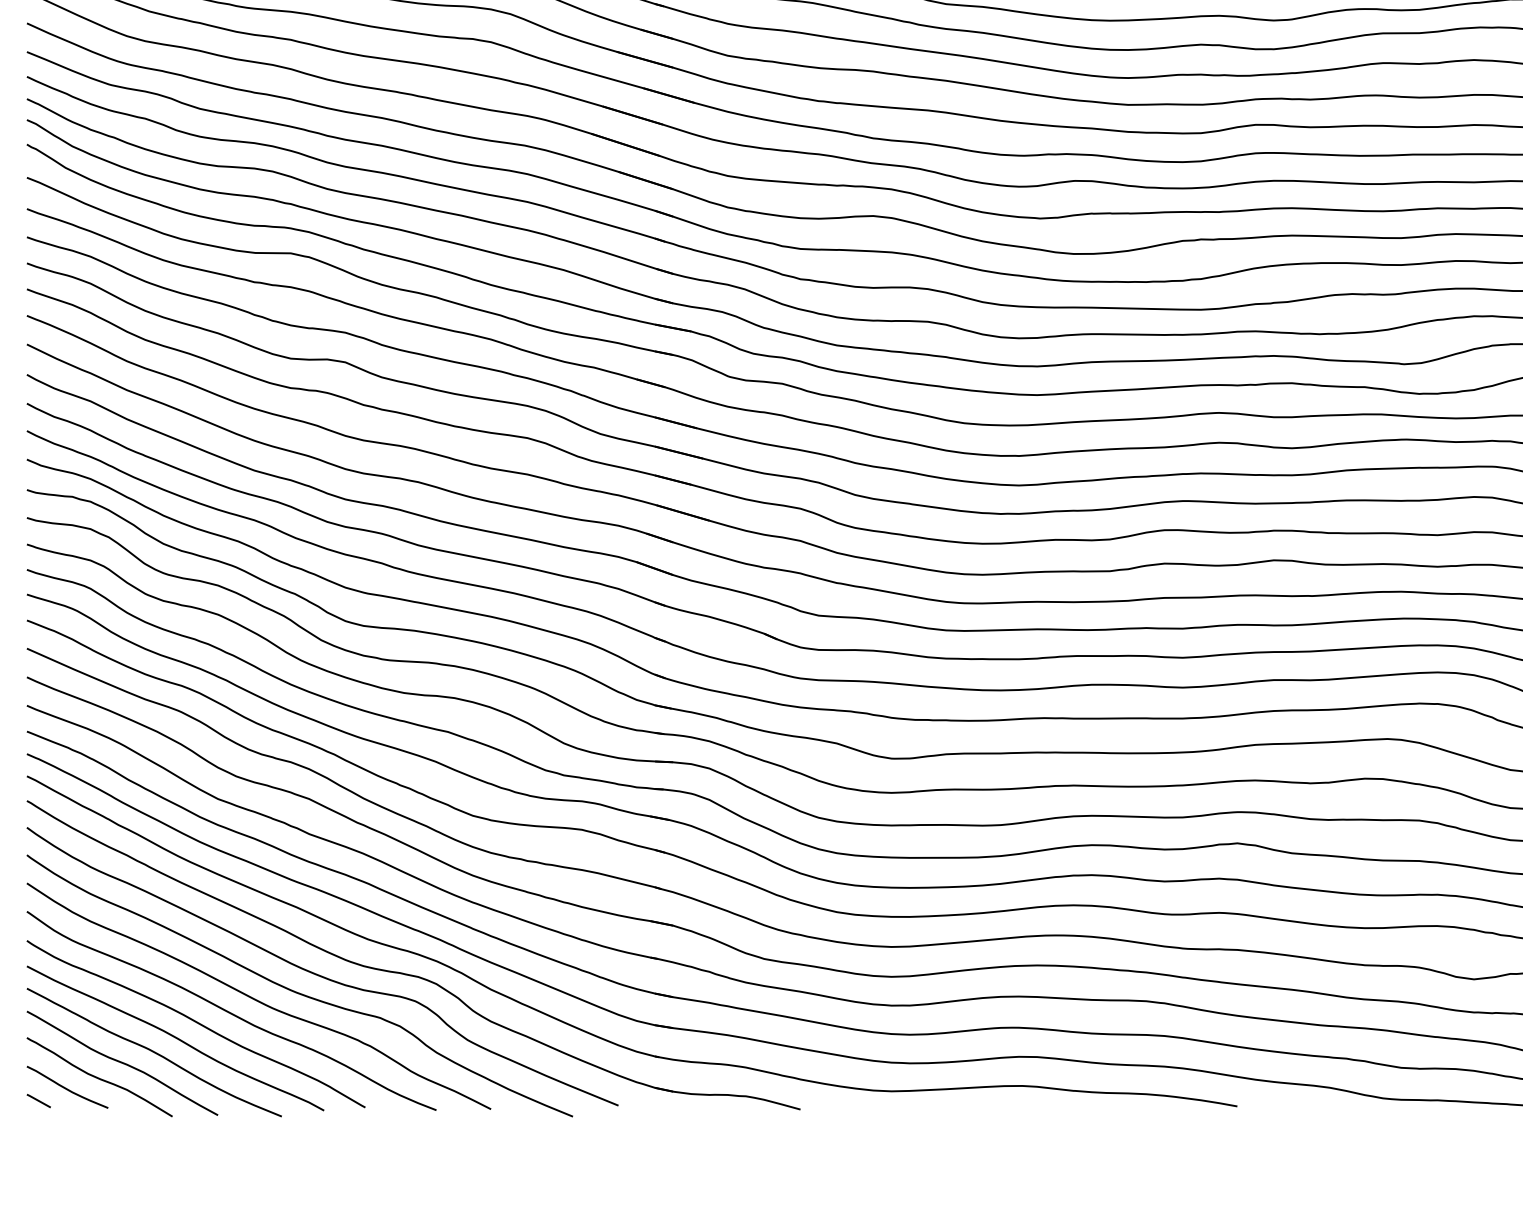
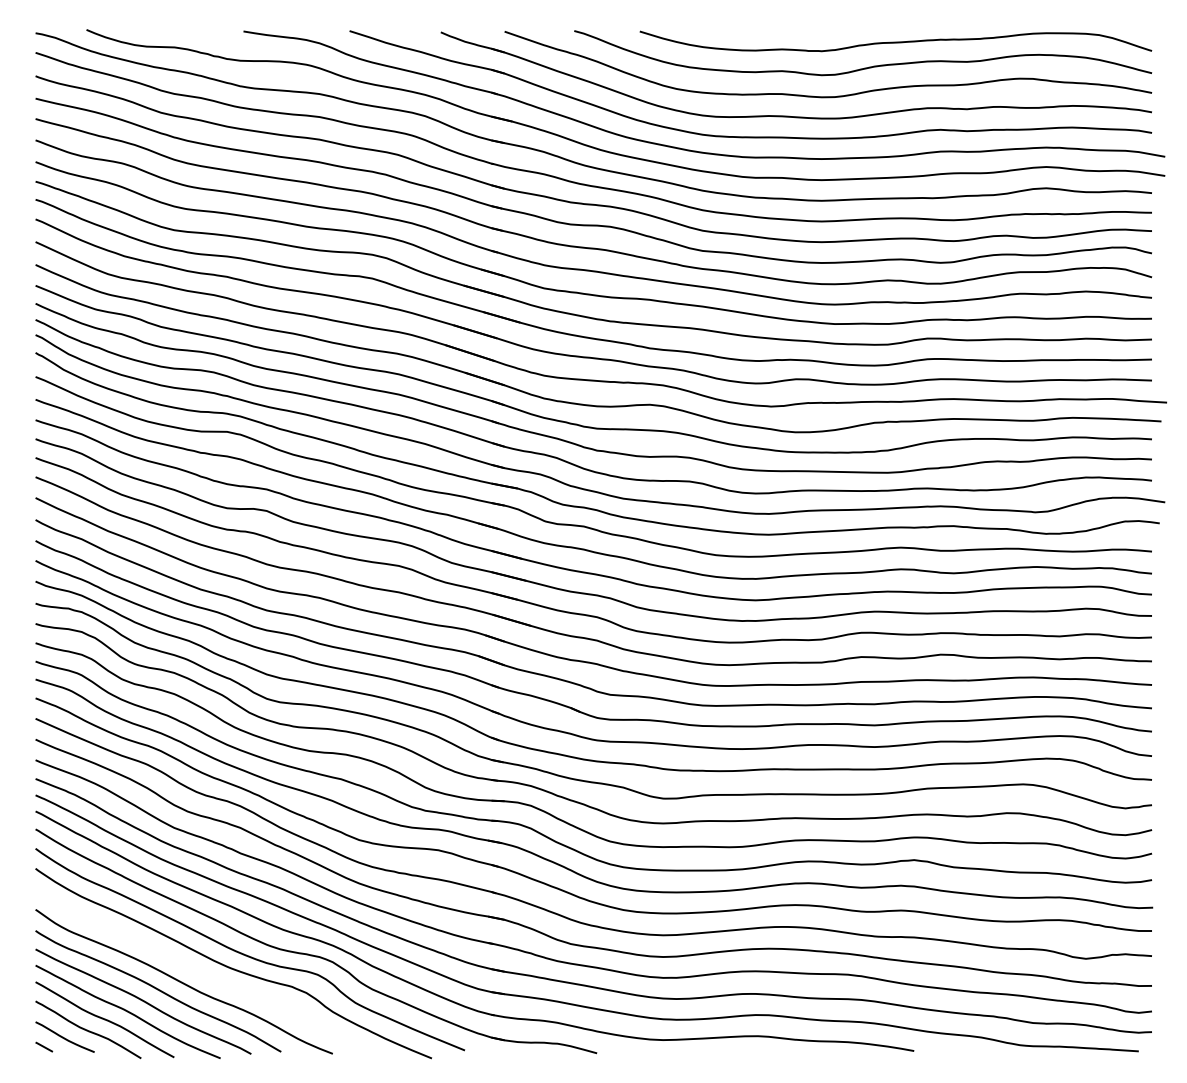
curve: (255, 998) -> (201, 972), removed

